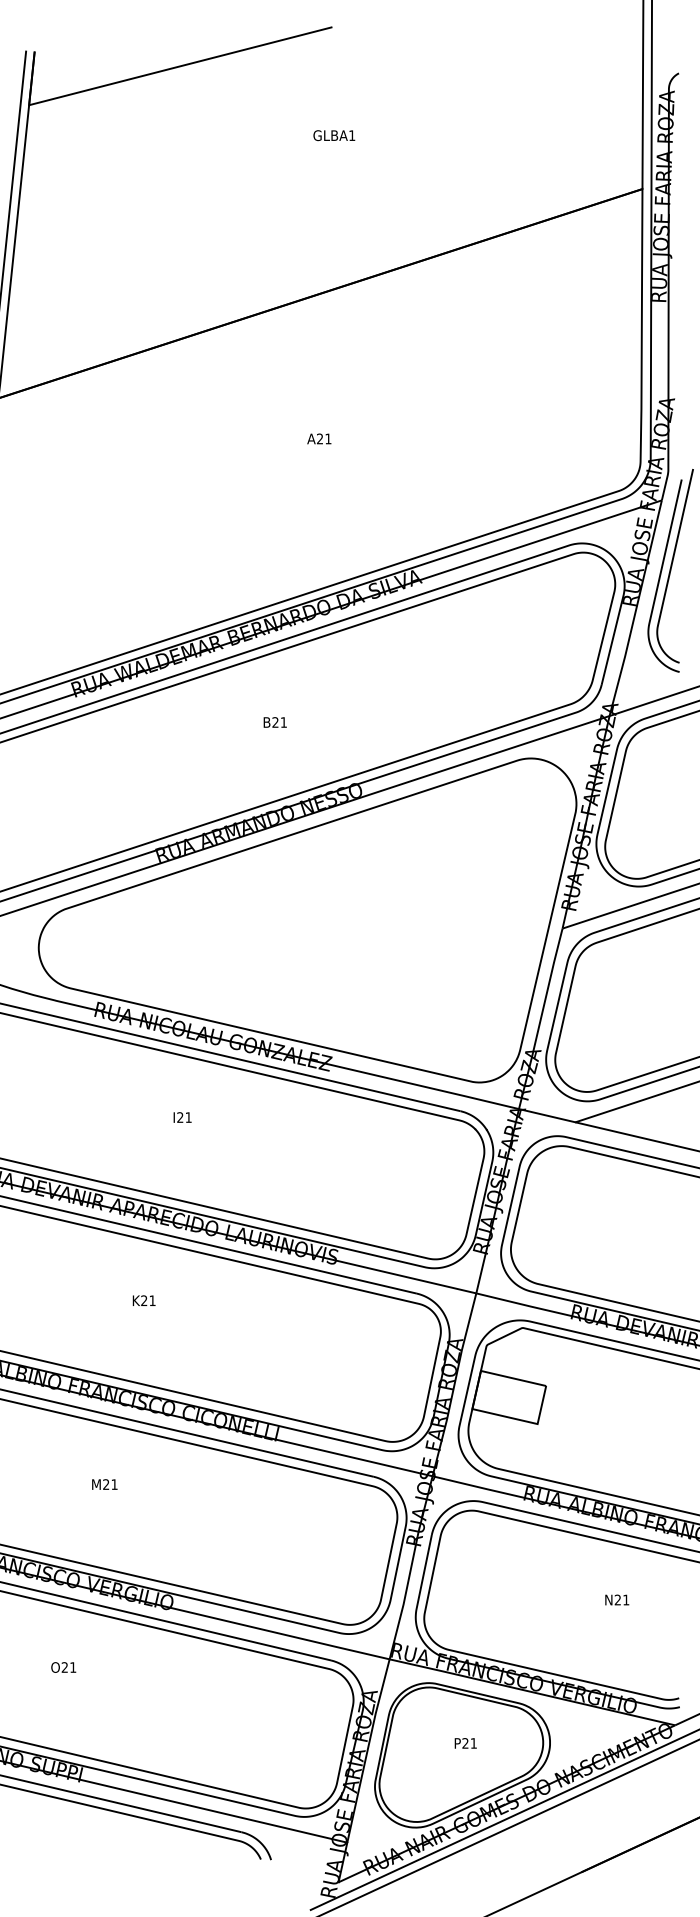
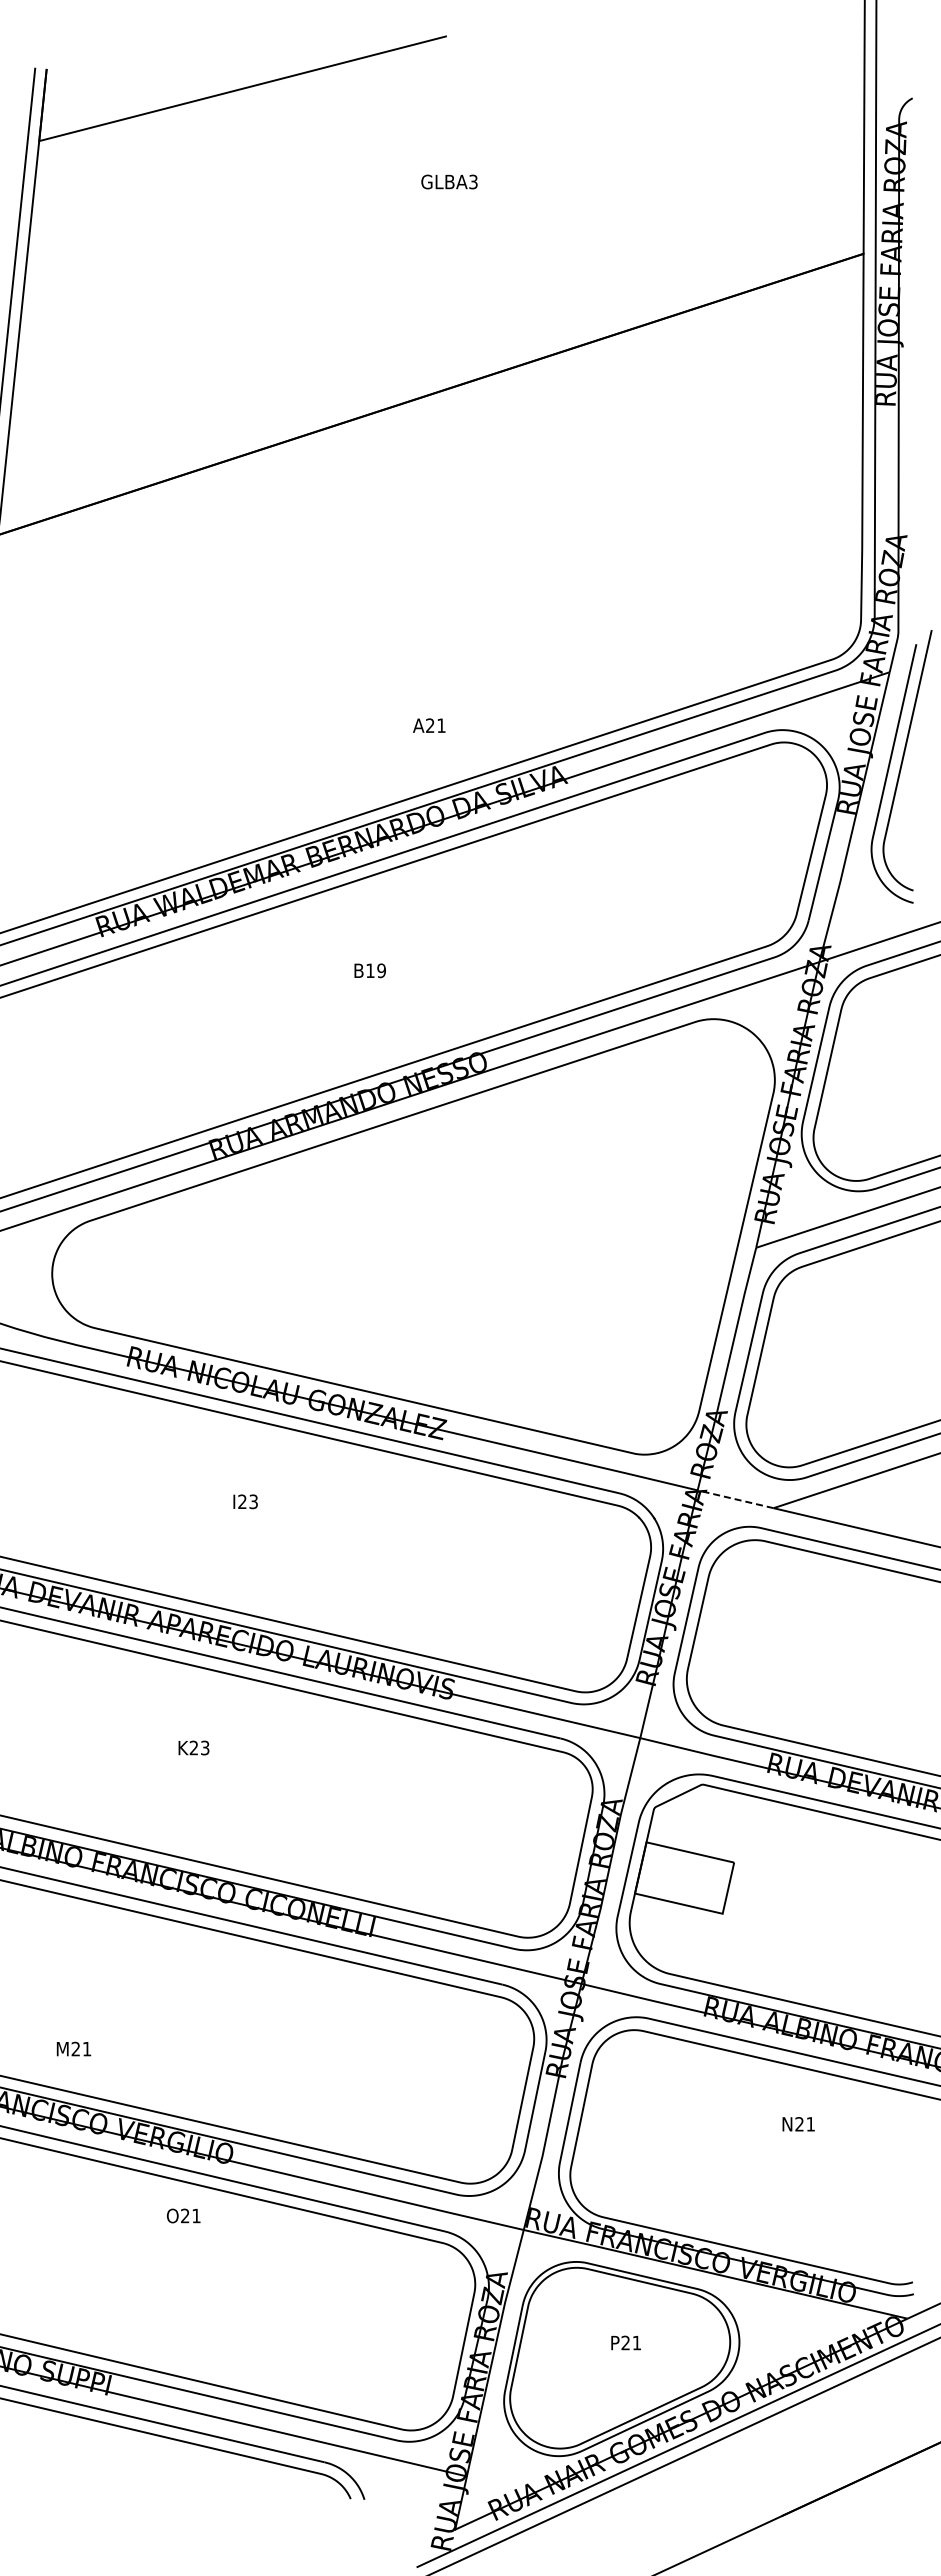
text: (352, 135) -> (473, 181), GLBA1 -> GLBA3
text: (319, 438) -> (429, 725), moved
text: (279, 722) -> (375, 970), B21 -> B19
line: (547, 1115) -> (735, 1499), solid -> dashed
text: (188, 1117) -> (253, 1501), I21 -> I23
text: (152, 1300) -> (205, 1747), K21 -> K23
text: (104, 1484) -> (73, 2048), moved
text: (617, 1600) -> (798, 2124), moved
text: (63, 1667) -> (183, 2215), moved

